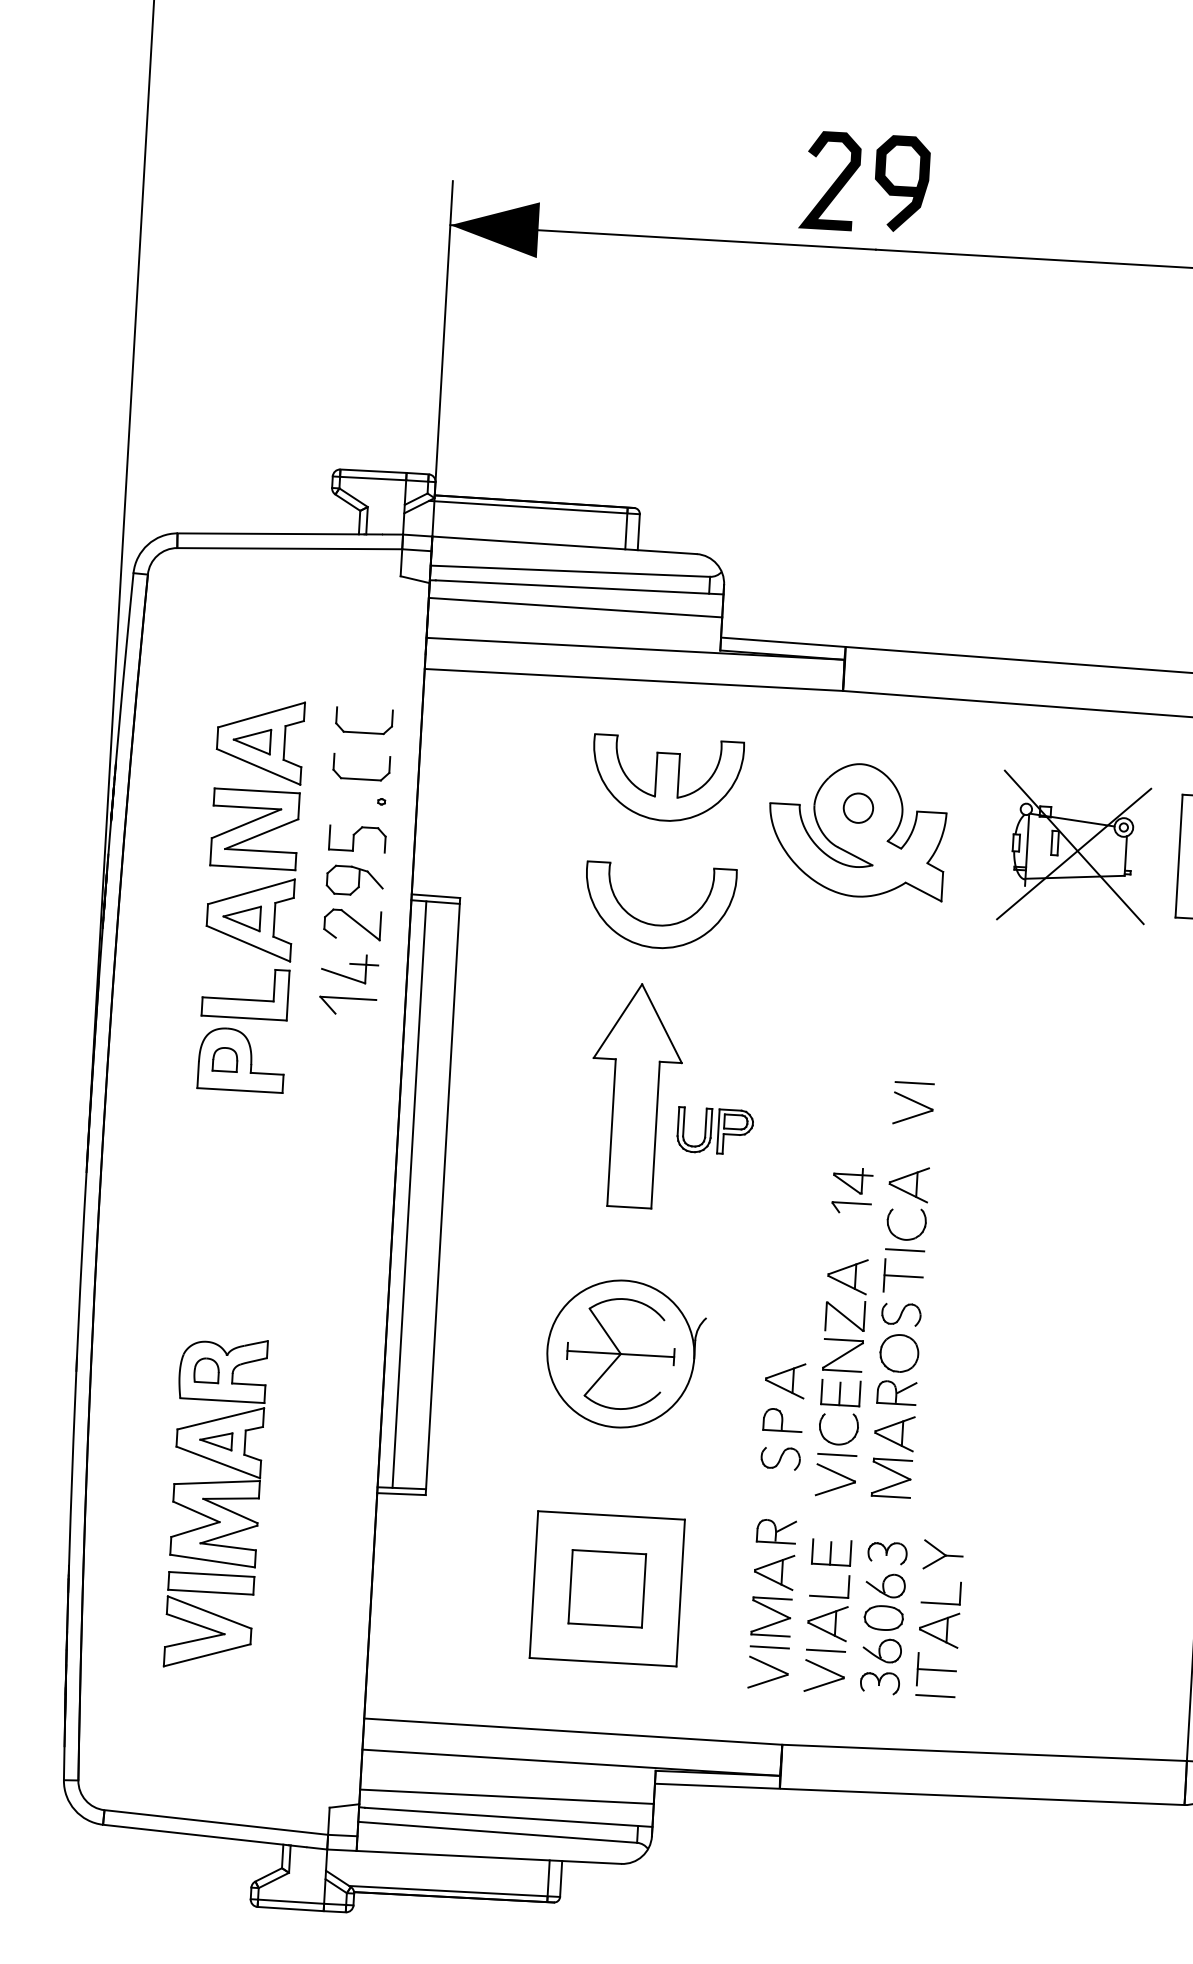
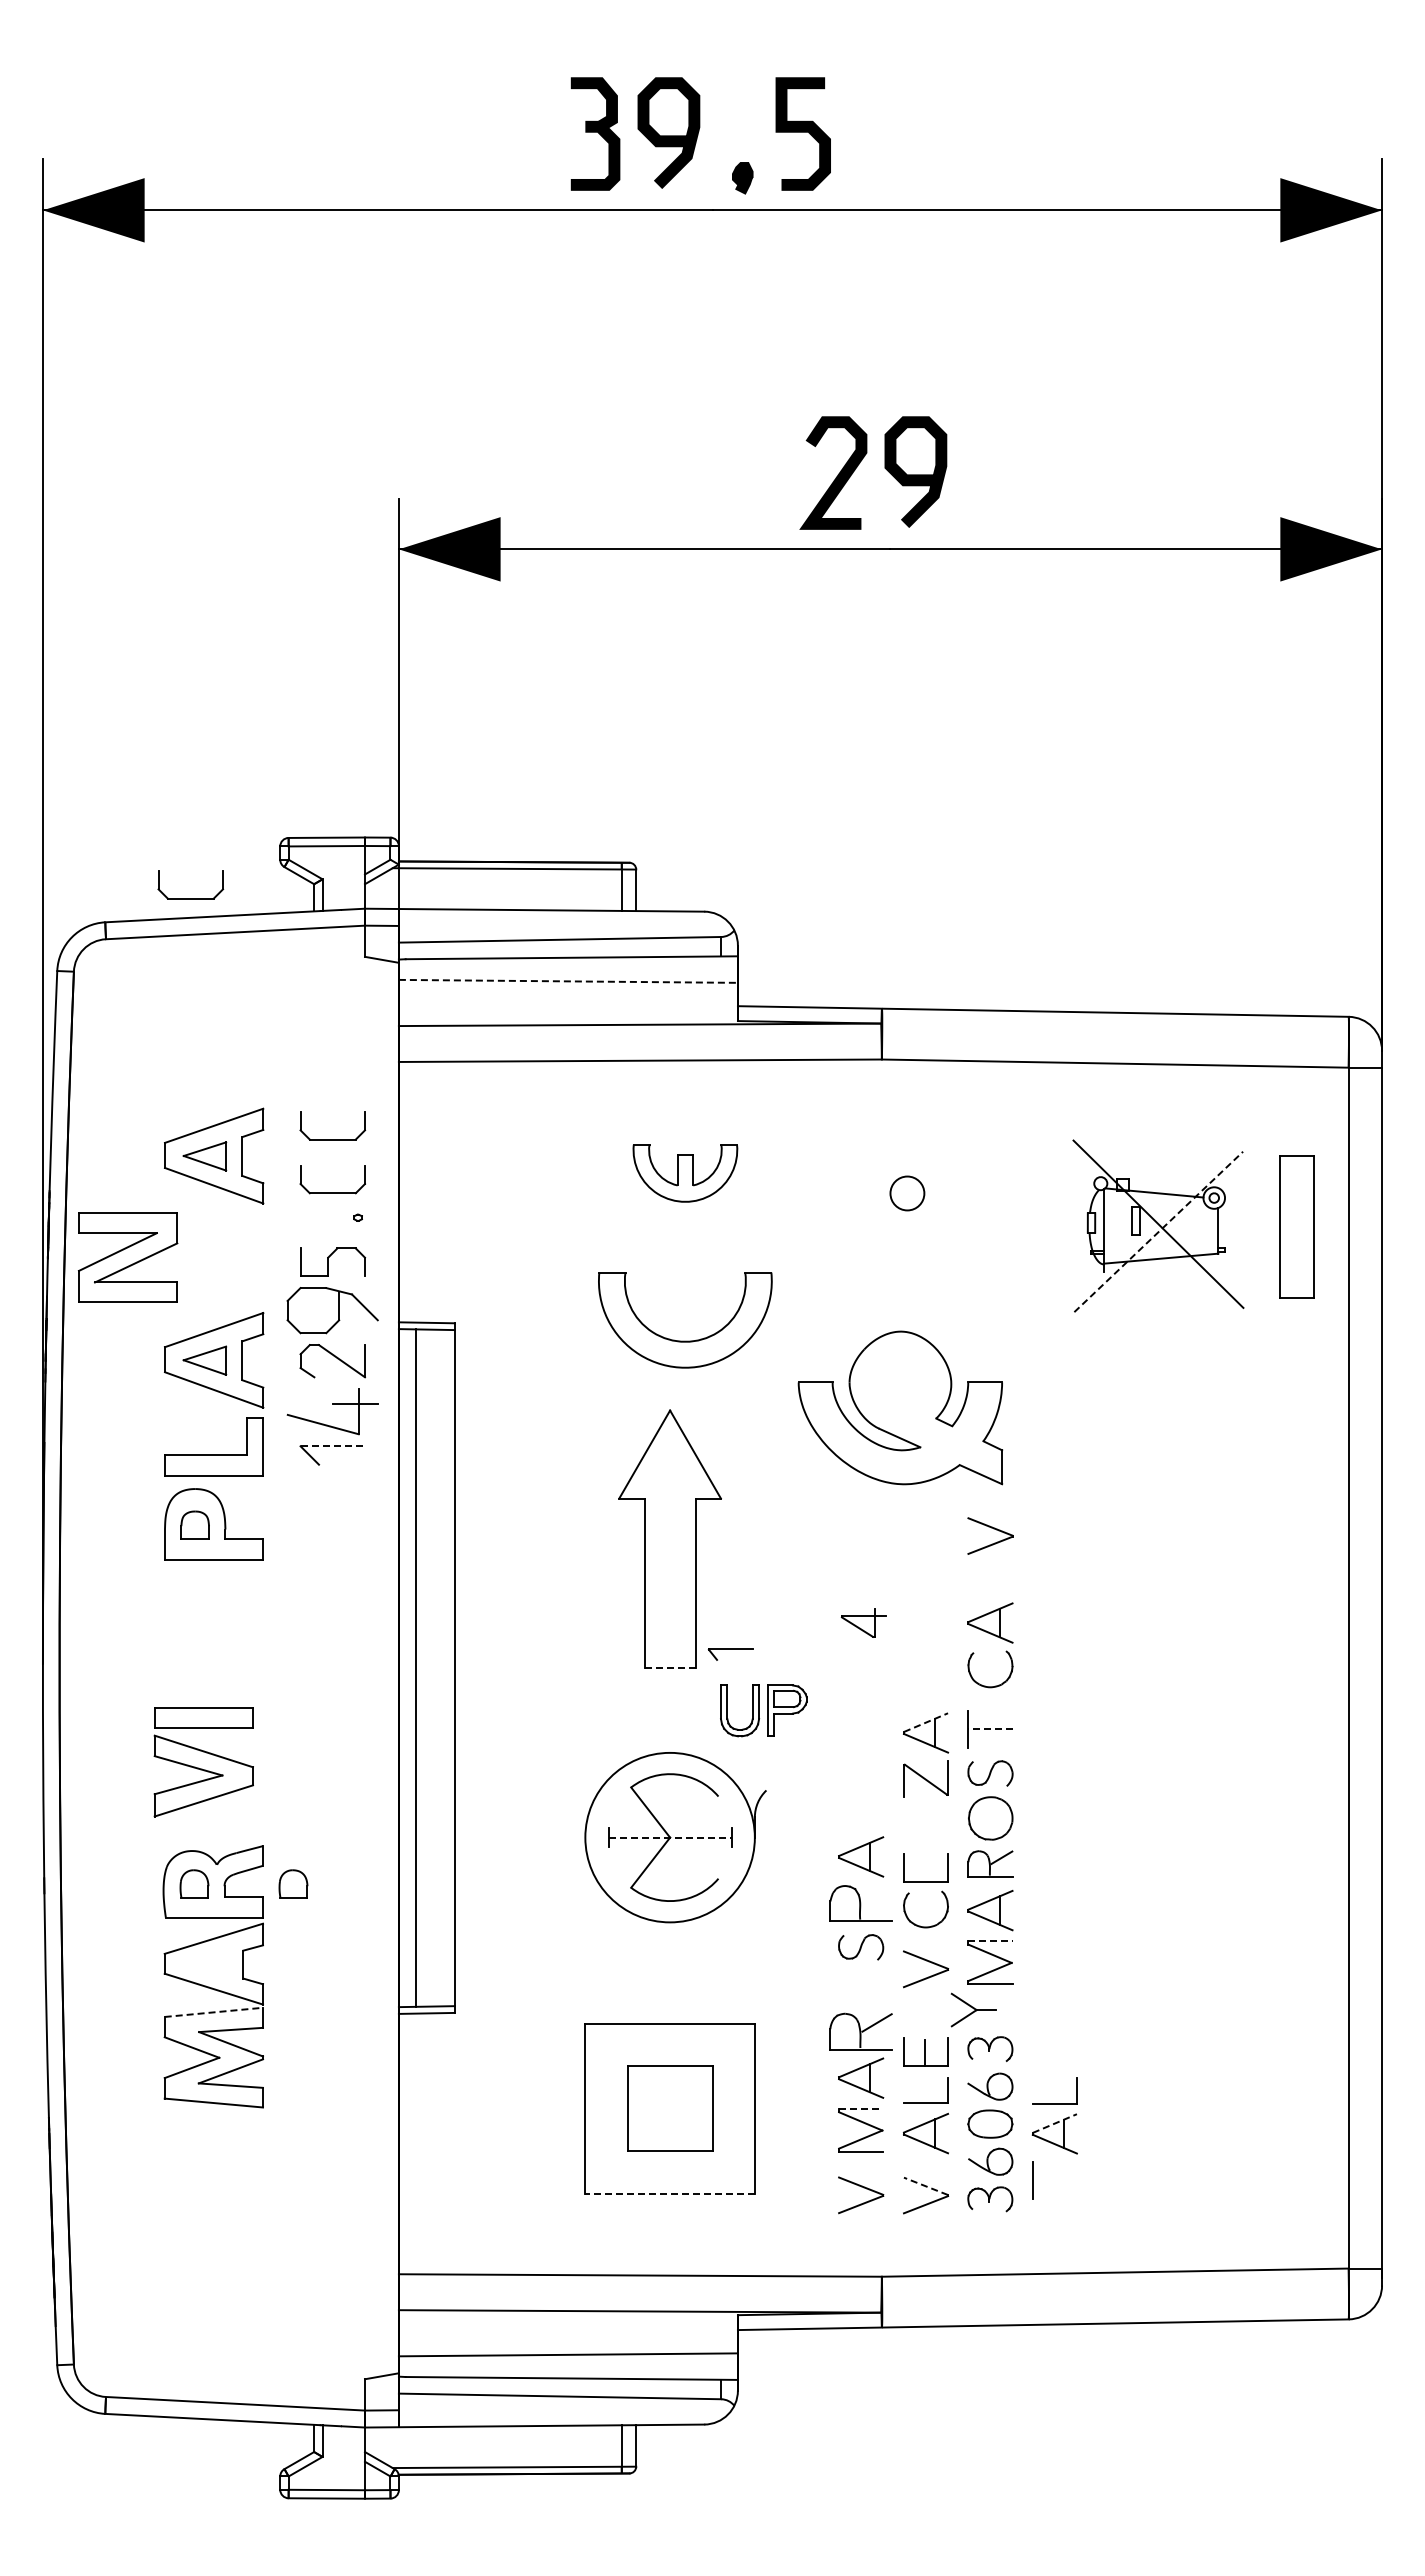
part: (252, 517) -> (190, 898), added
line: (575, 607) -> (568, 981), solid -> dashed
part: (667, 779) -> (685, 1173), size x0.6
part: (255, 829) -> (128, 1257), moved
part: (857, 829) -> (900, 1407), moved
line: (1074, 853) -> (1159, 1231), solid -> dashed
part: (354, 880) -> (332, 1310), size x1.4
part: (349, 968) -> (332, 1411), size x1.4
line: (348, 998) -> (333, 1446), solid -> dashed
line: (914, 1083) -> (990, 1506), removed
part: (714, 1130) -> (763, 1710), moved
part: (852, 1180) -> (863, 1622), moved
line: (629, 1207) -> (670, 1668), solid -> dashed
part: (851, 1208) -> (730, 1654), moved
line: (905, 1250) -> (990, 1699), removed
line: (848, 1267) -> (926, 1722), solid -> dashed
line: (903, 1276) -> (990, 1729), solid -> dashed
line: (621, 1353) -> (670, 1837), solid -> dashed
part: (843, 1355) -> (926, 1824), removed
part: (292, 1374) -> (293, 1883), added
line: (839, 1394) -> (924, 1869), removed
part: (782, 1419) -> (860, 1902), size x1.4
part: (215, 1440) -> (209, 1964), removed
line: (836, 1454) -> (925, 1939), removed
line: (893, 1459) -> (990, 1941), solid -> dashed
line: (217, 1482) -> (214, 2012), solid -> dashed
part: (776, 1531) -> (860, 2031), size x1.4
part: (943, 1554) -> (973, 2009), moved
line: (773, 1598) -> (861, 2108), solid -> dashed
line: (939, 1620) -> (1054, 2123), solid -> dashed
part: (208, 1622) -> (203, 1762), moved
line: (770, 1647) -> (861, 2165), removed
line: (825, 1650) -> (925, 2165), removed
line: (603, 1662) -> (670, 2193), solid -> dashed
line: (825, 1668) -> (926, 2186), solid -> dashed
line: (936, 1670) -> (1054, 2180), removed
line: (935, 1696) -> (1054, 2210), removed

